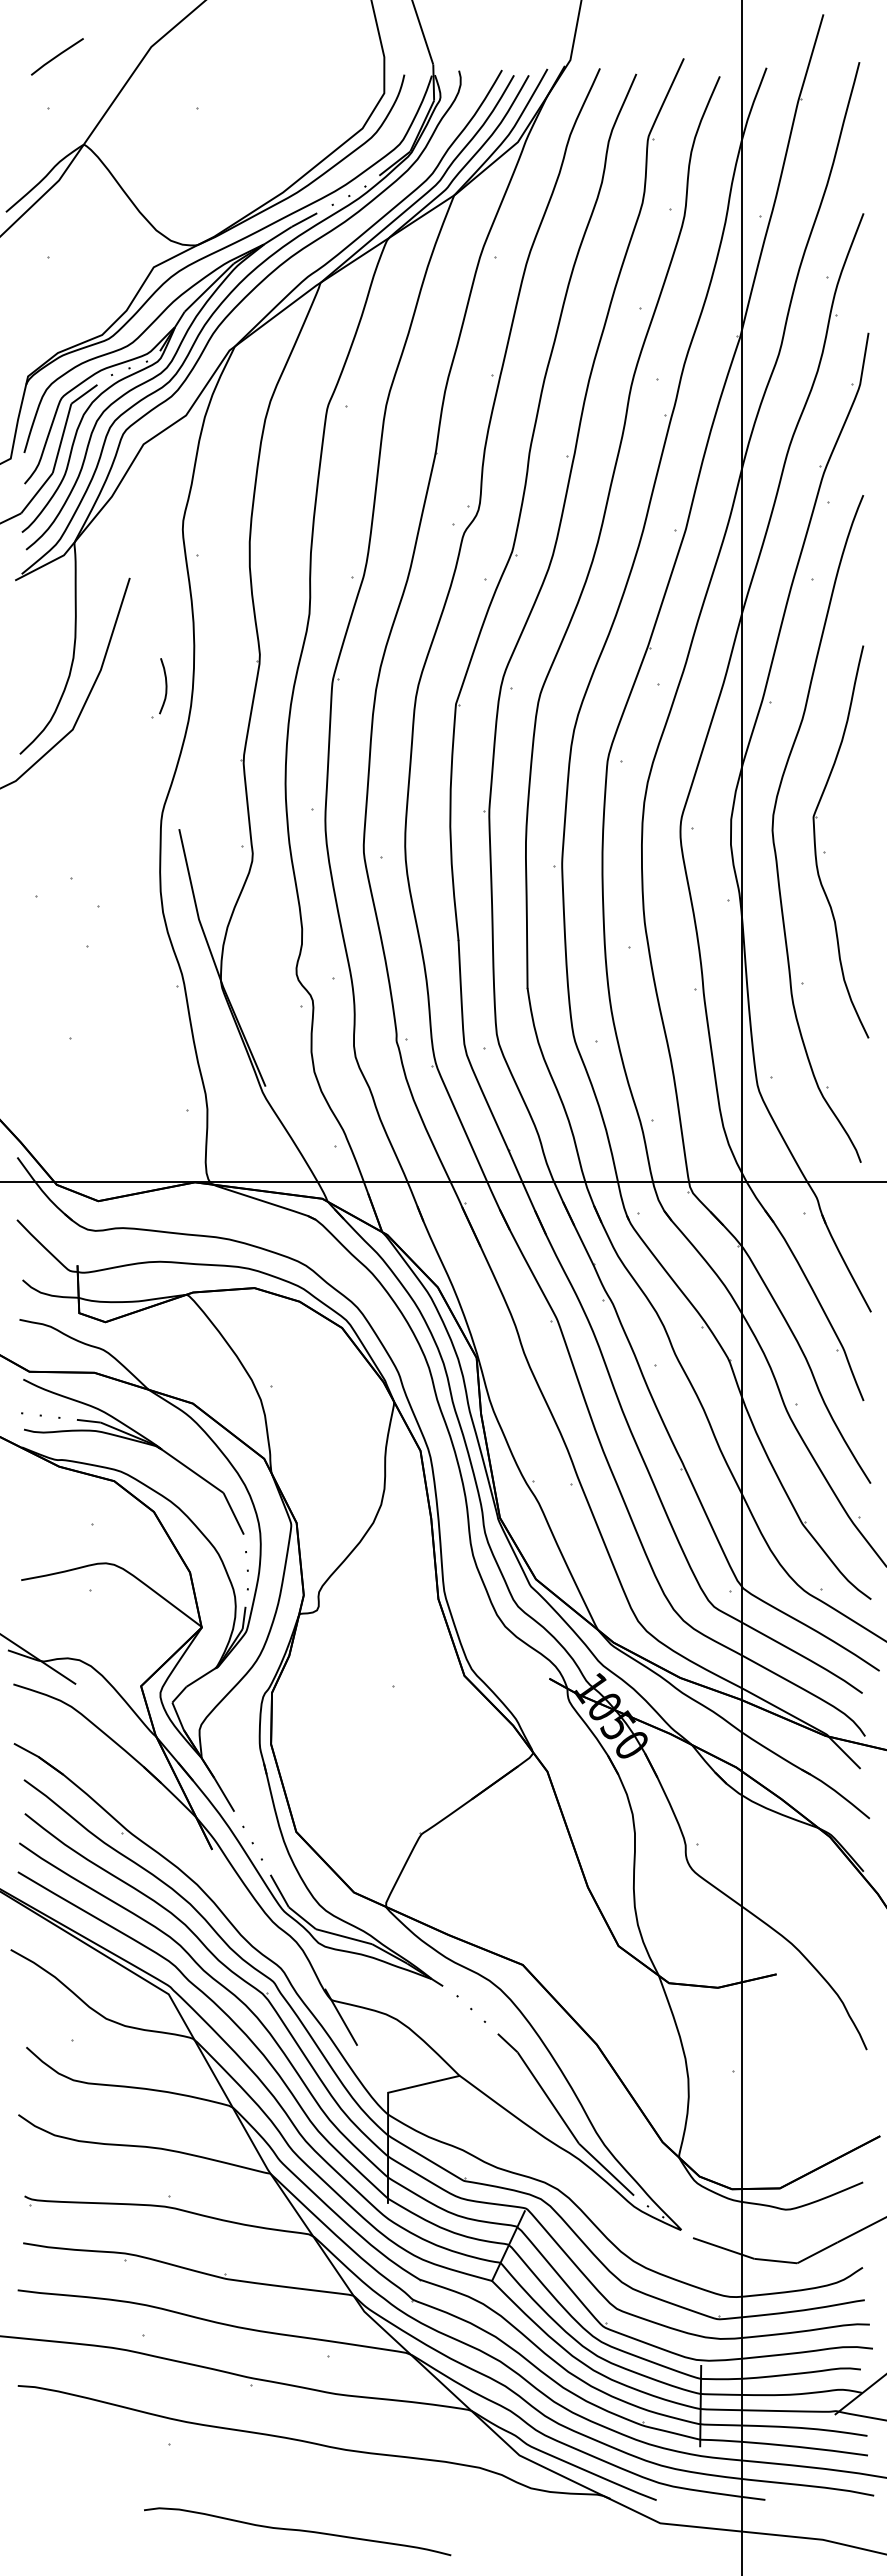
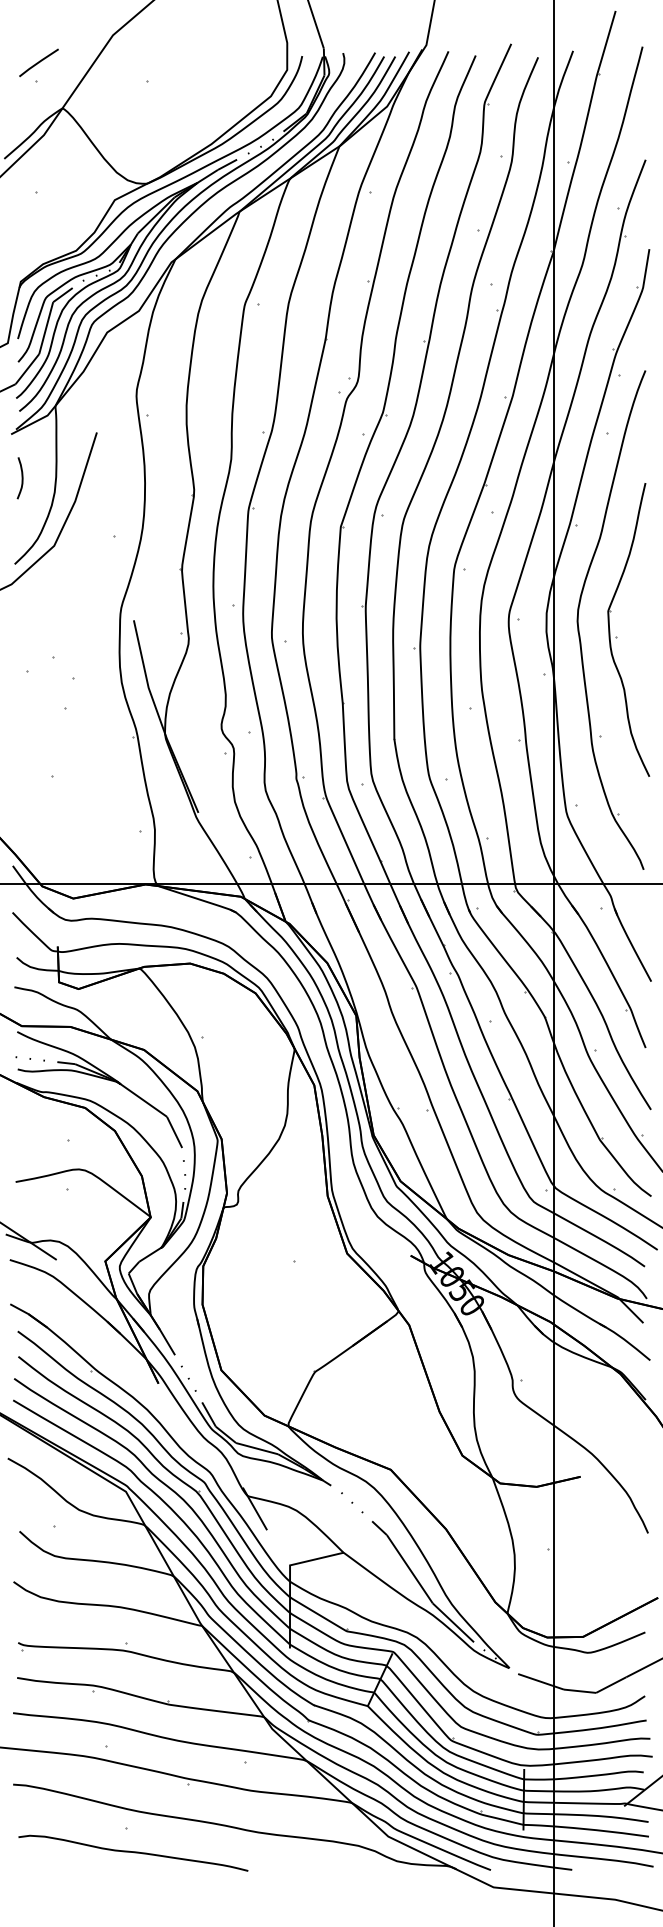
line: (57, 56) -> (39, 62), moved
curve: (165, 686) -> (21, 478), moved
curve: (297, 2530) -> (133, 1852), moved

